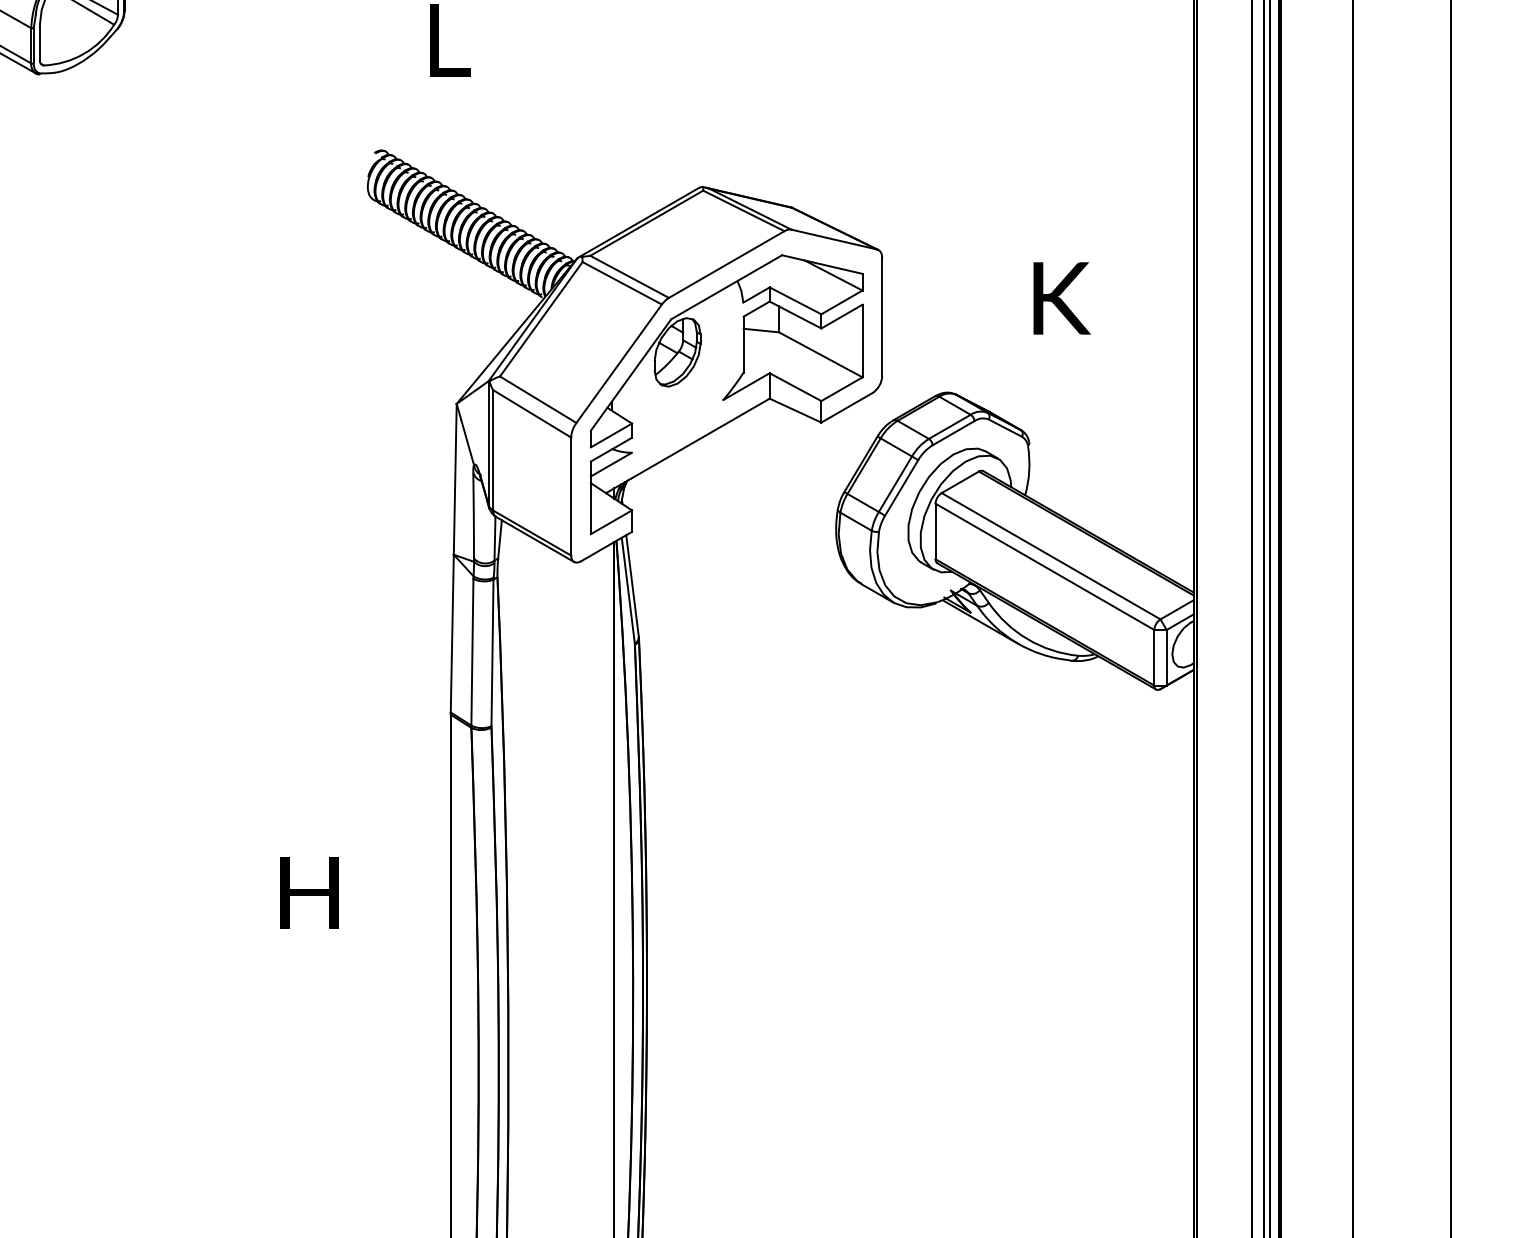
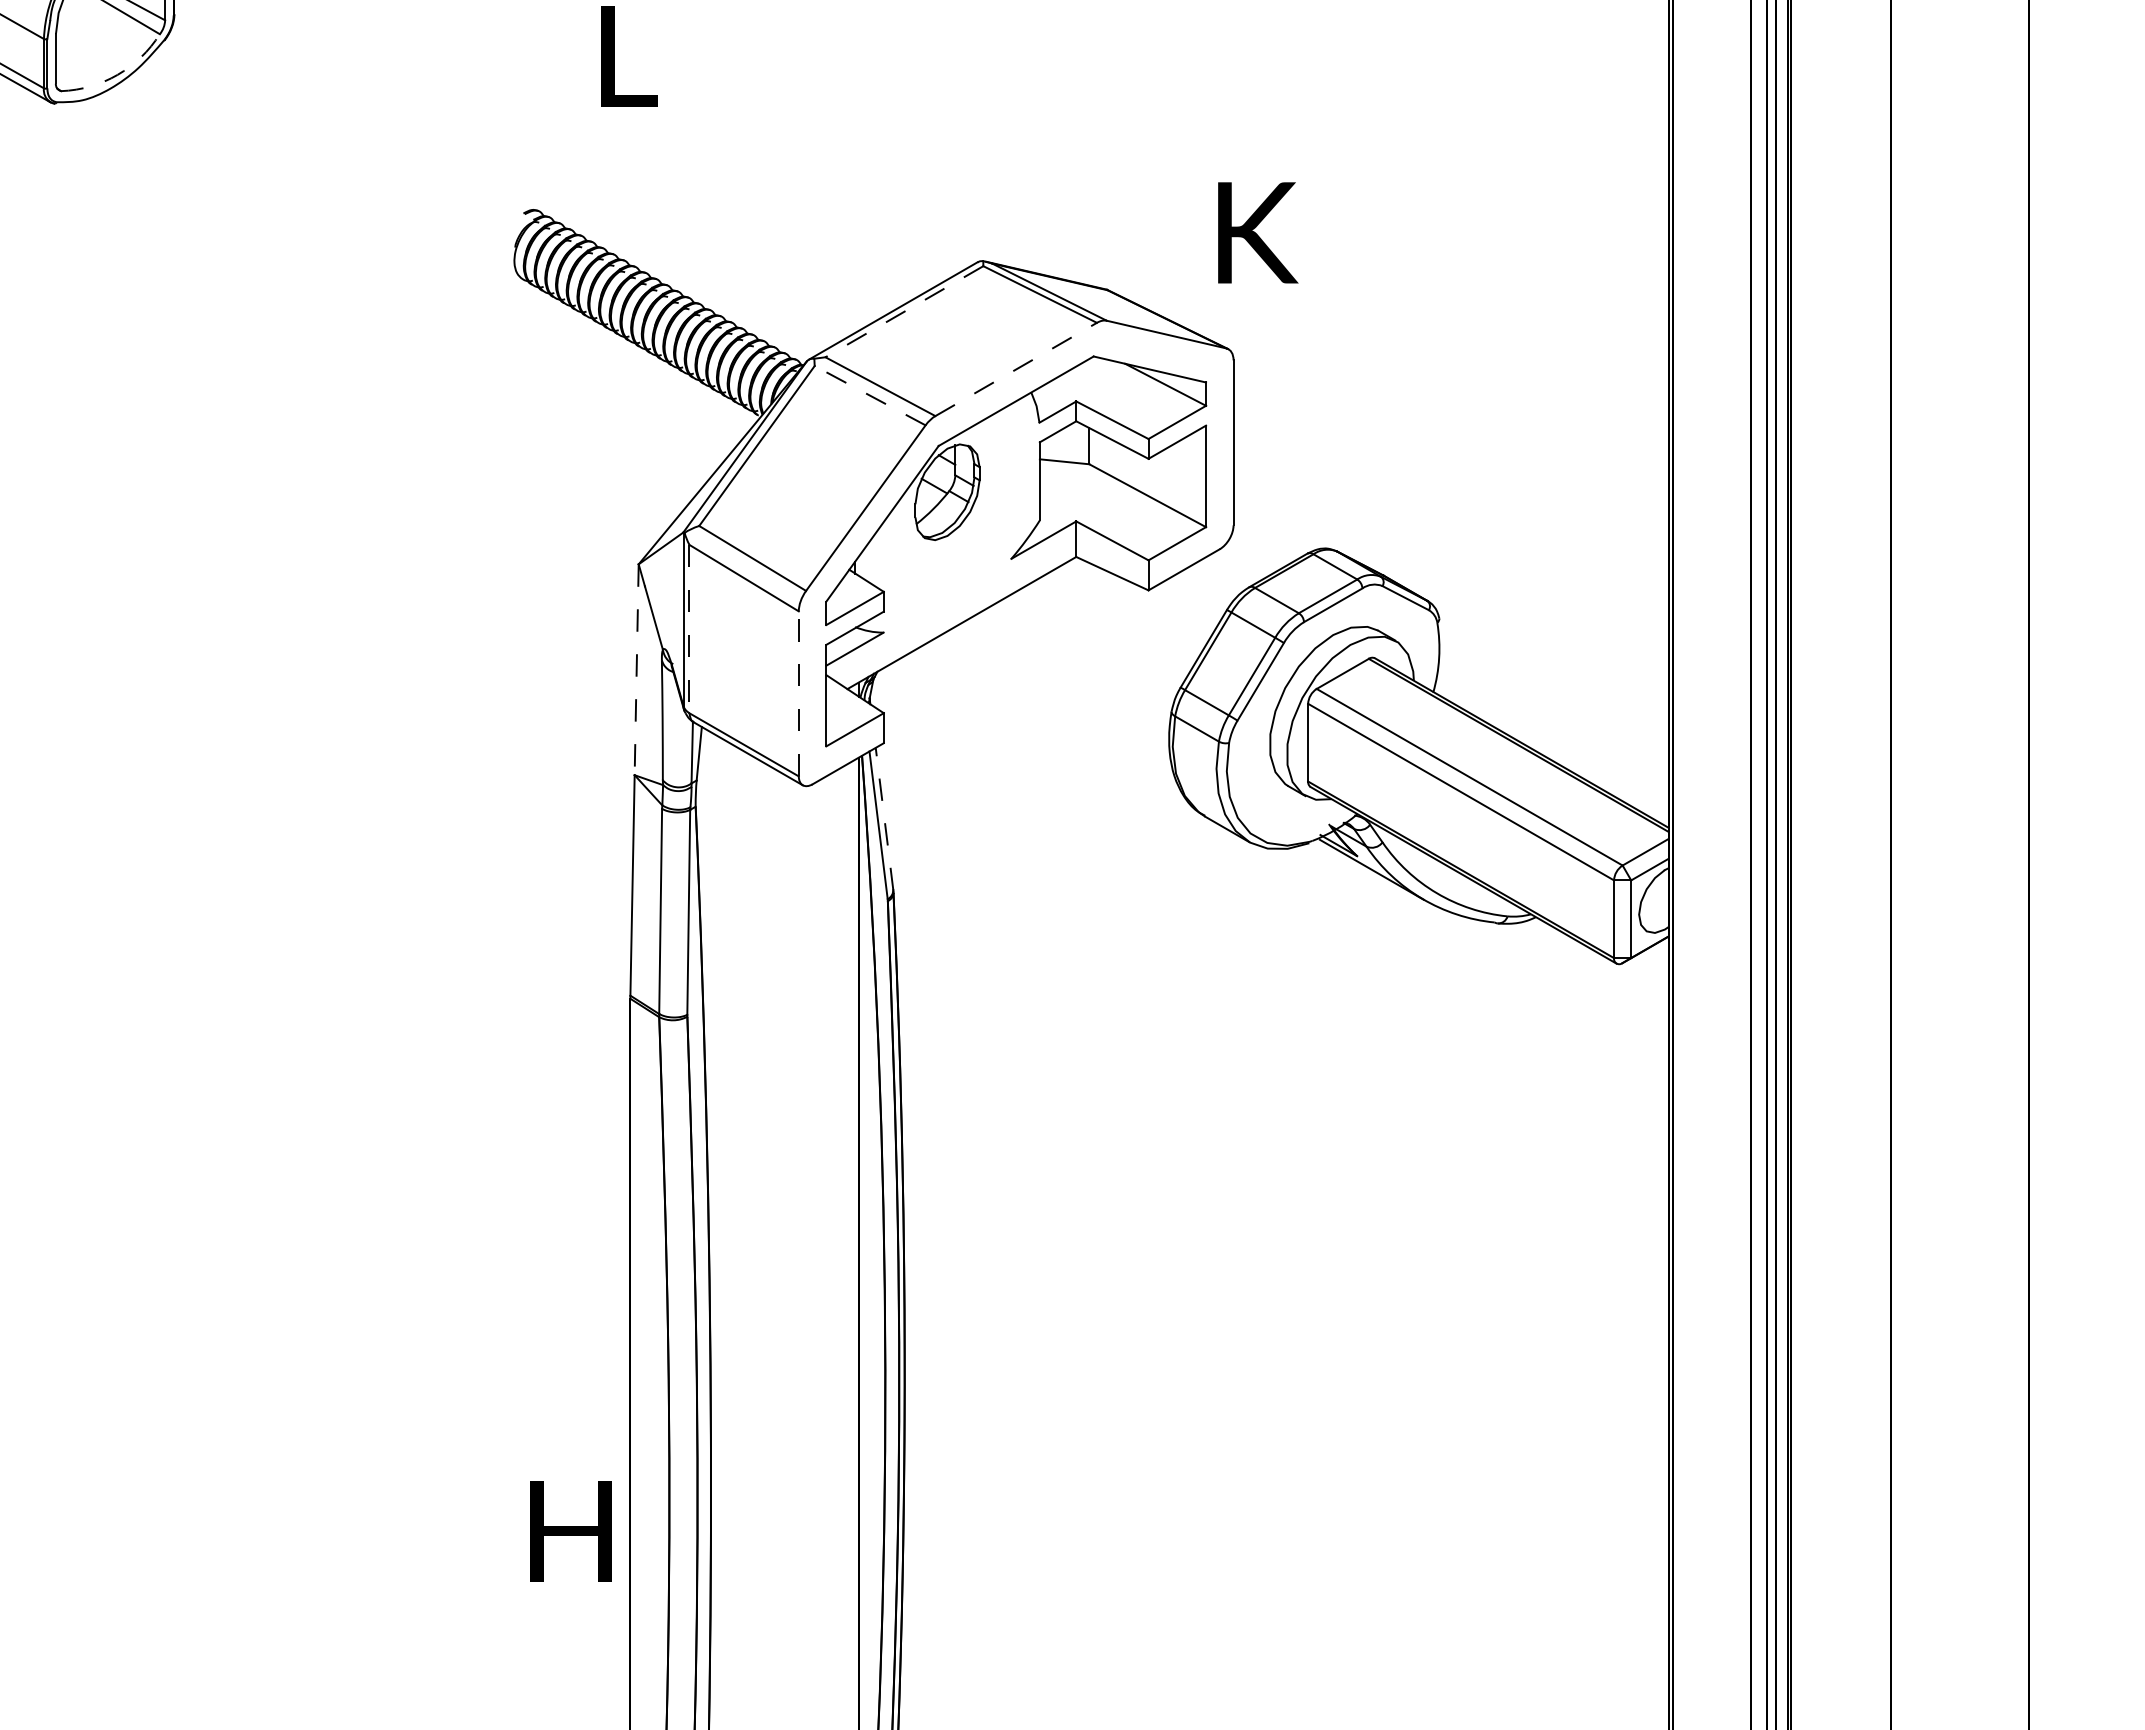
arc: (83, 53) -> (117, 74), solid -> dashed
line: (646, 223) -> (904, 311), solid -> dashed
line: (726, 264) -> (1016, 369), solid -> dashed
line: (622, 283) -> (870, 395), solid -> dashed
text: (1062, 298) -> (1258, 232), moved
line: (493, 450) -> (689, 629), solid -> dashed
line: (455, 479) -> (636, 670), solid -> dashed
line: (571, 496) -> (798, 693), solid -> dashed
line: (632, 586) -> (884, 819), solid -> dashed
text: (309, 892) -> (570, 1531), moved

